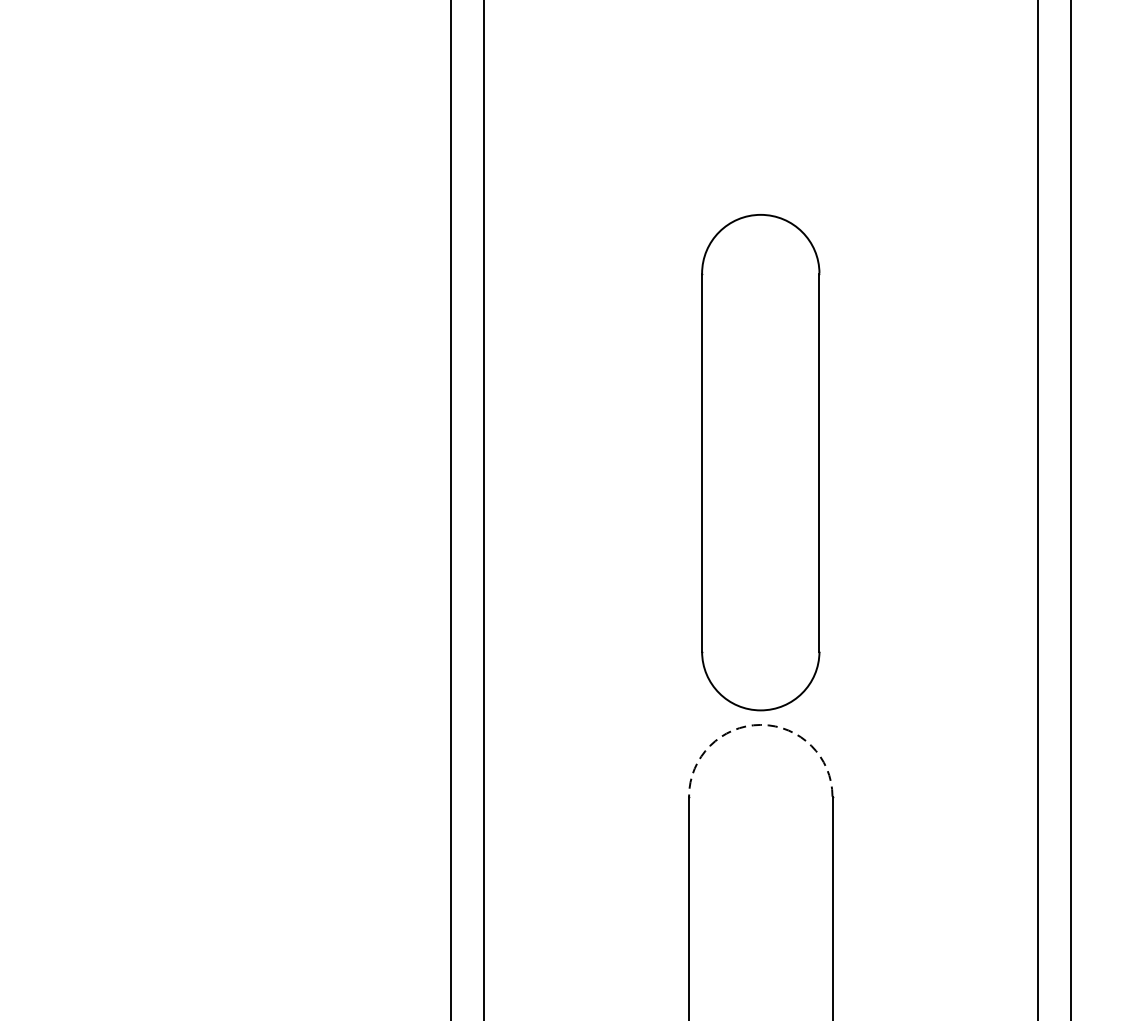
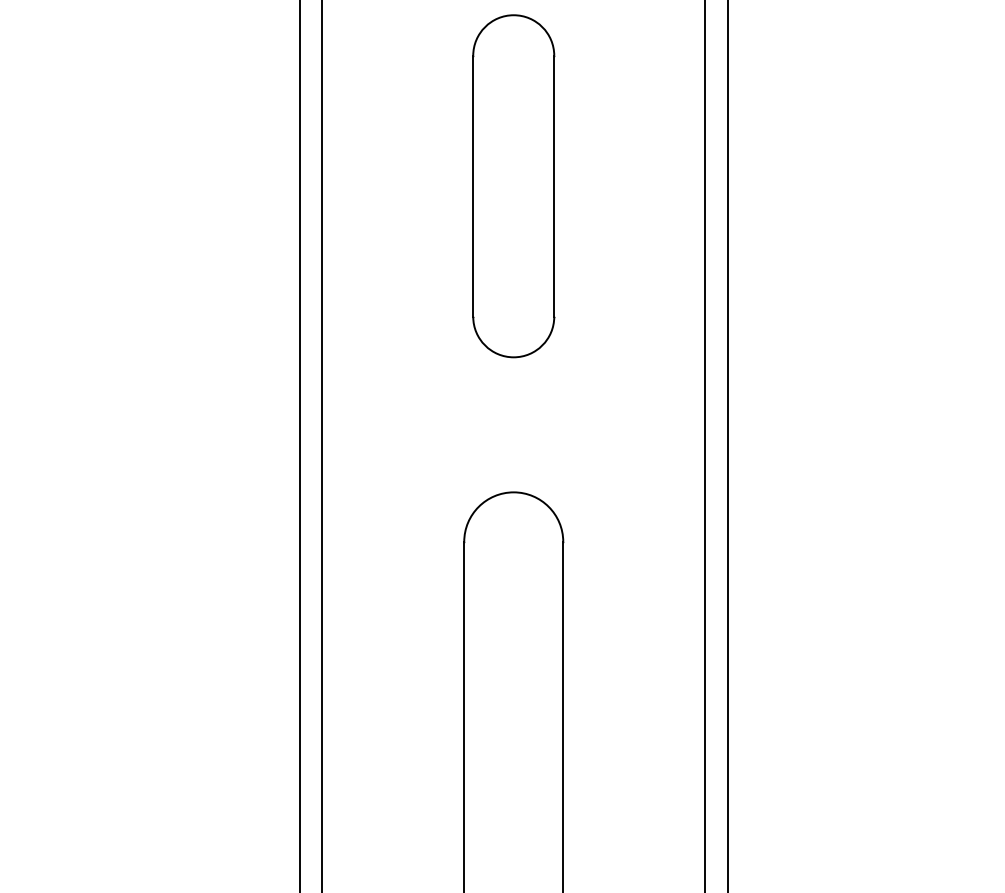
part: (760, 462) -> (513, 186), moved
arc: (760, 725) -> (513, 492), dashed -> solid

